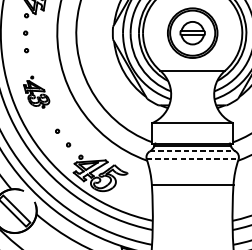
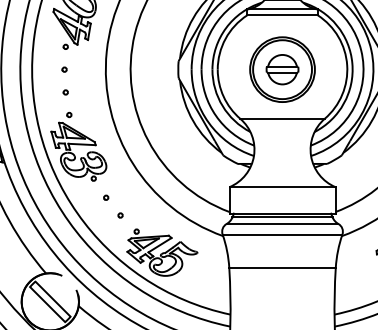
part: (36, 92) -> (78, 146), size x1.67
line: (192, 151) -> (282, 223), dashed -> solid
line: (192, 159) -> (282, 234), dashed -> solid

